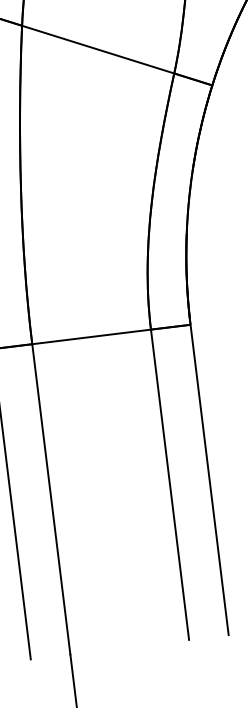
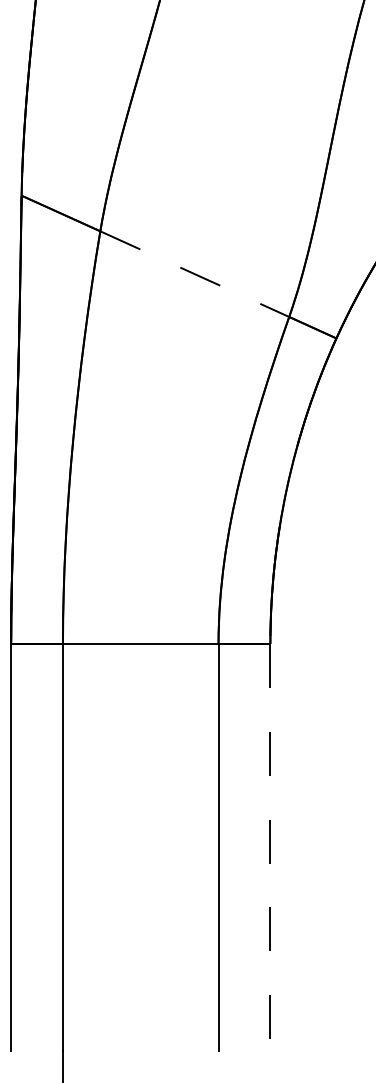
line: (98, 49) -> (194, 274), solid -> dashed
line: (209, 480) -> (270, 847), solid -> dashed

